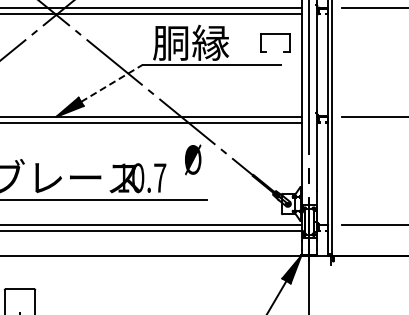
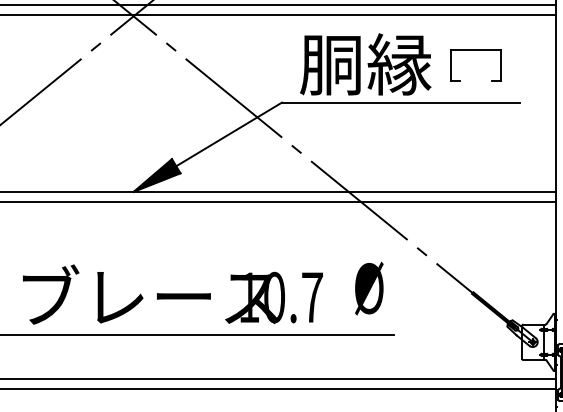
part: (275, 34) -> (476, 50), moved
line: (111, 83) -> (228, 134), dashed -> solid
text: (193, 159) -> (369, 287), moved

